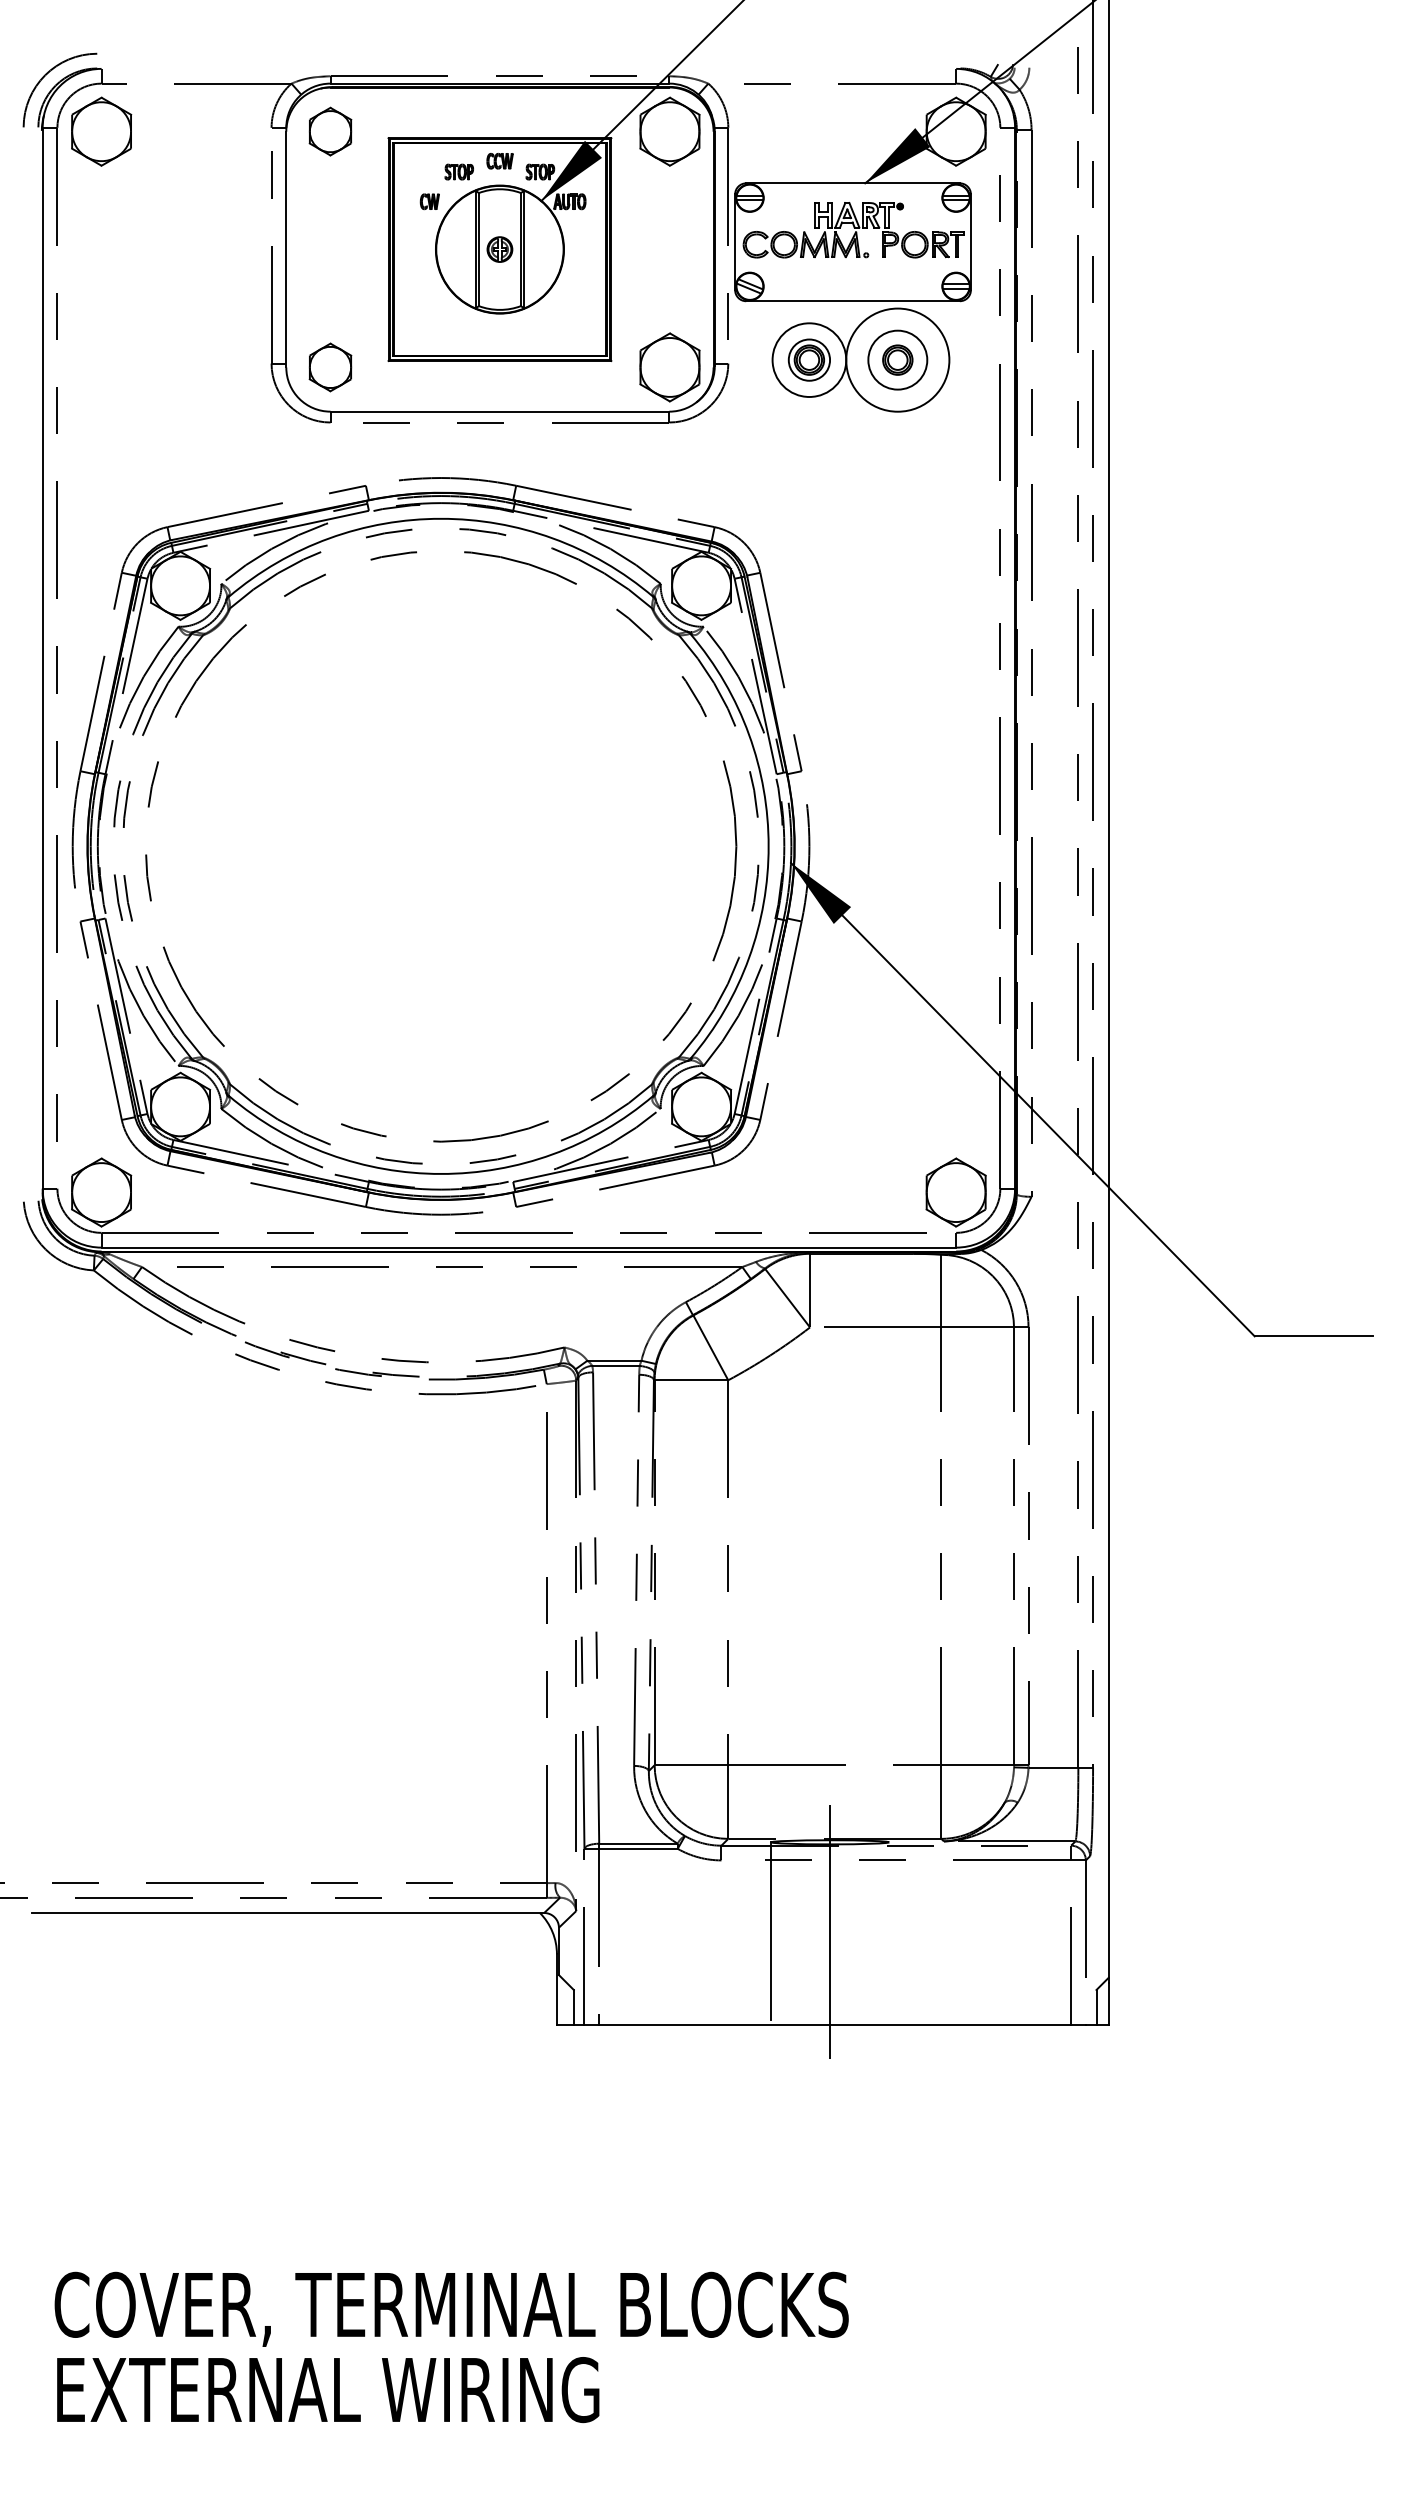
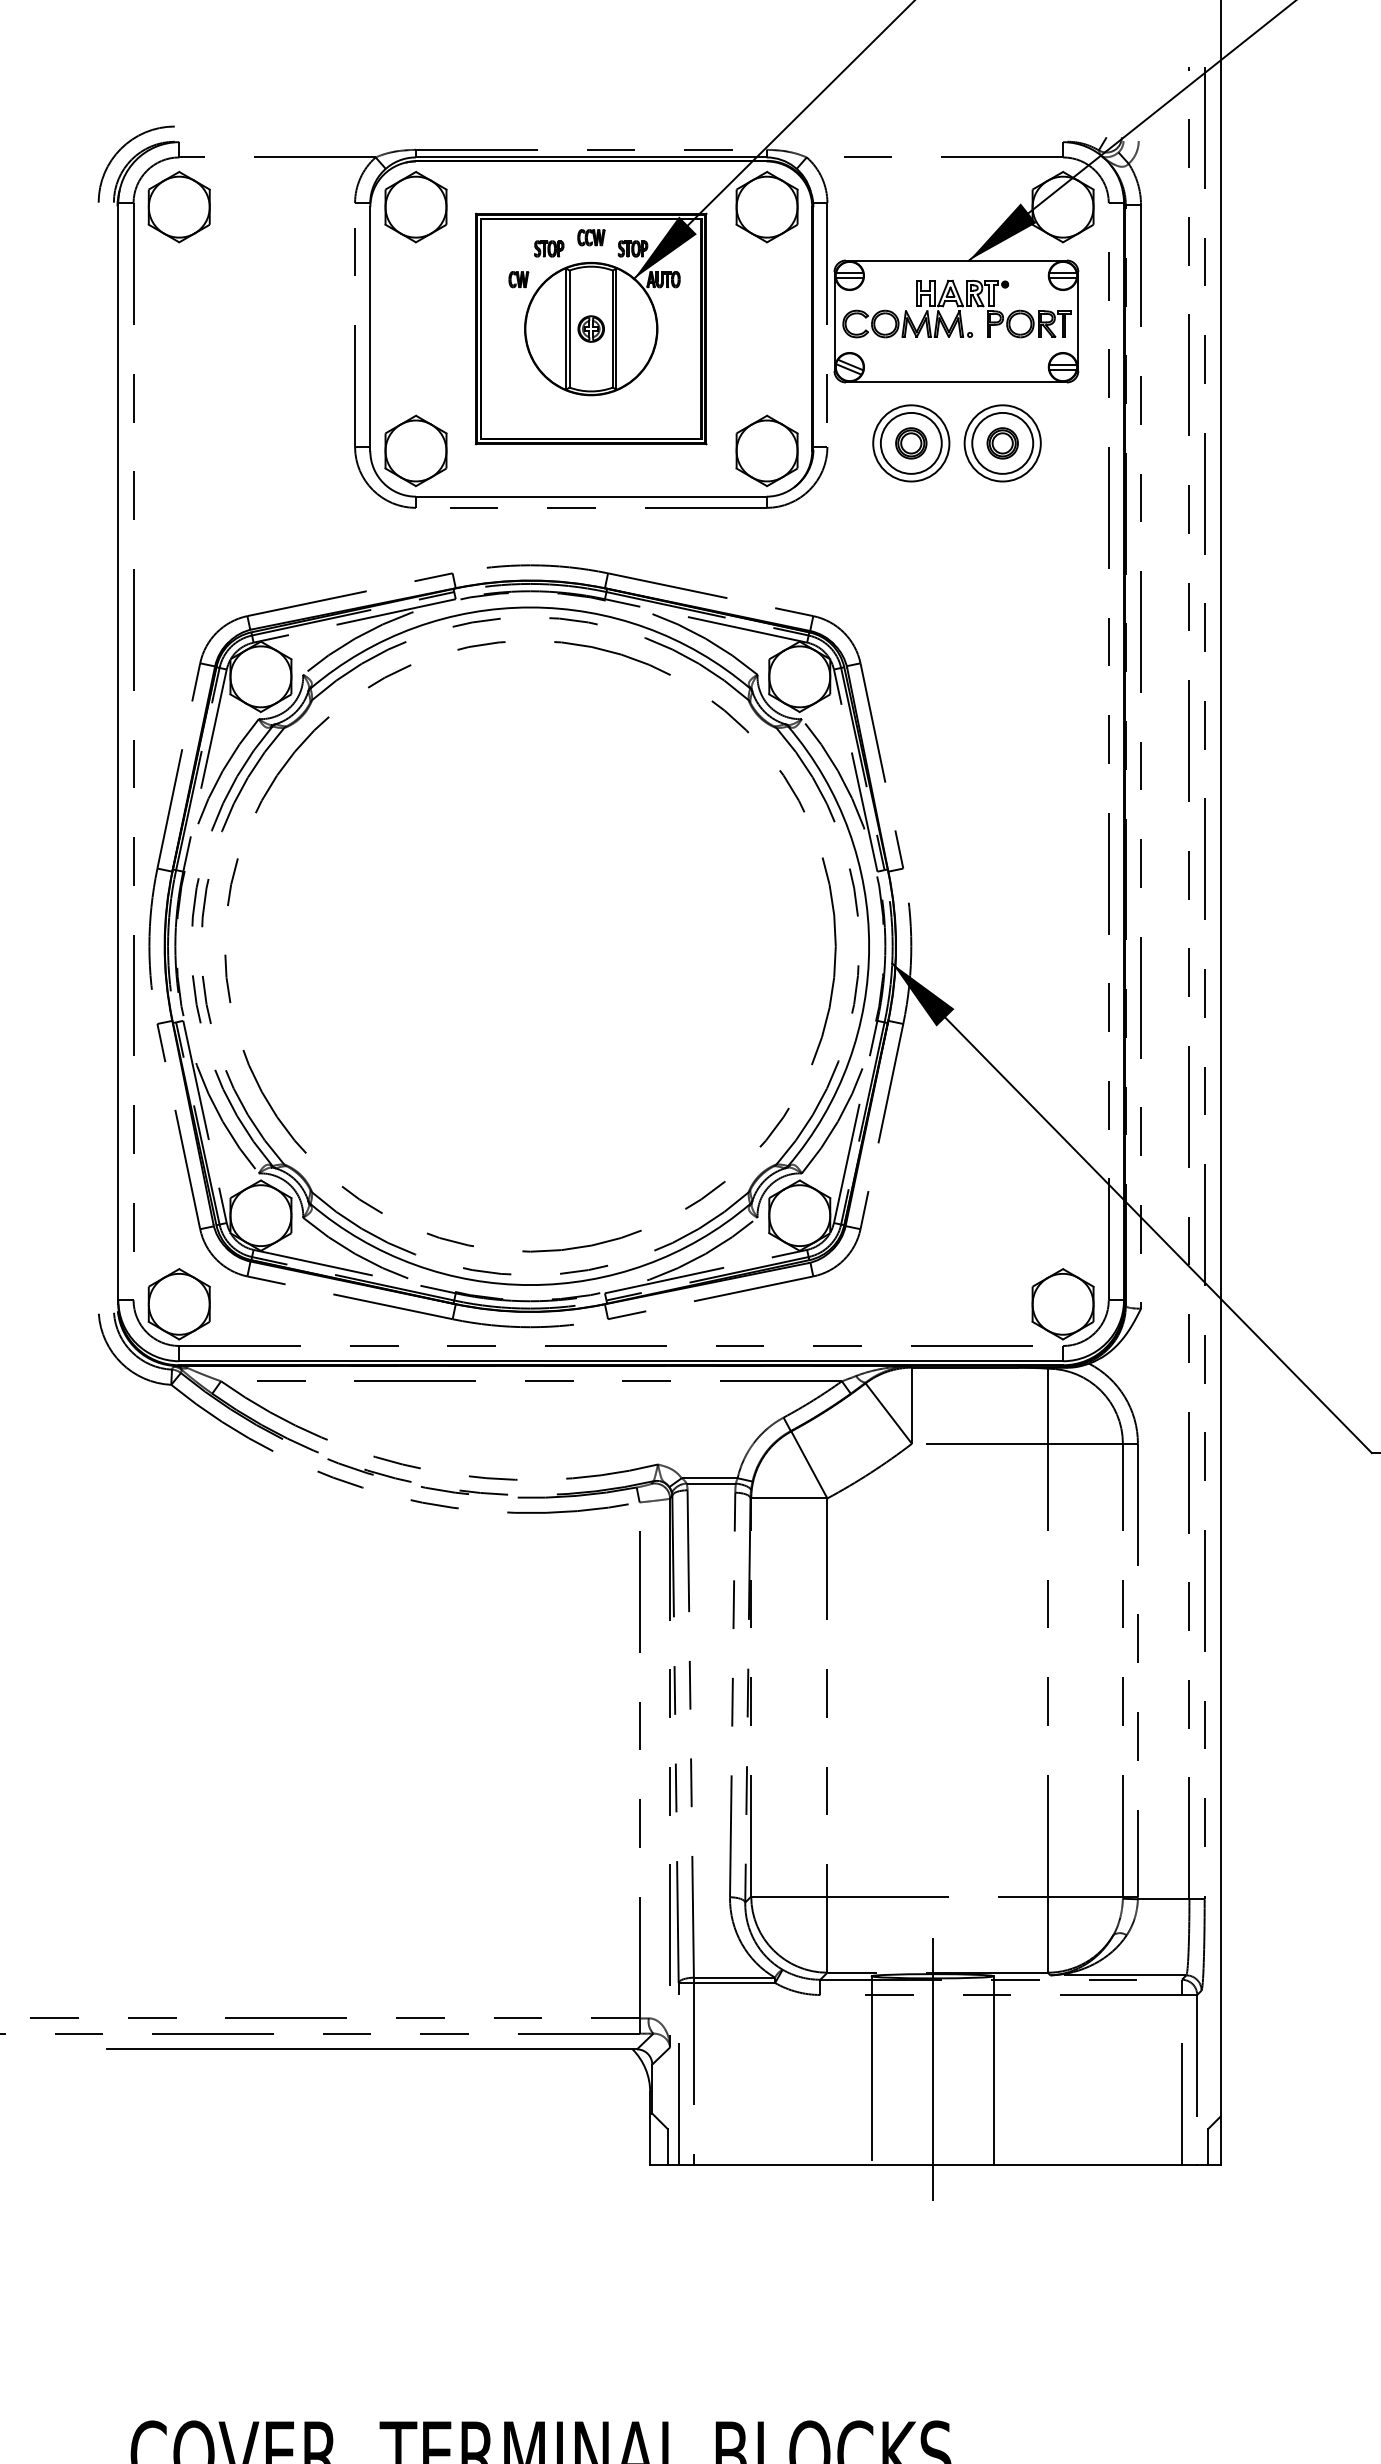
part: (330, 131) -> (416, 206), size x1.43
circle: (808, 359) -> (910, 442), size x1.43
circle: (897, 359) -> (1002, 442), size x0.71
part: (330, 367) -> (416, 451), size x1.43
line: (889, 1933) -> (994, 2070), added

